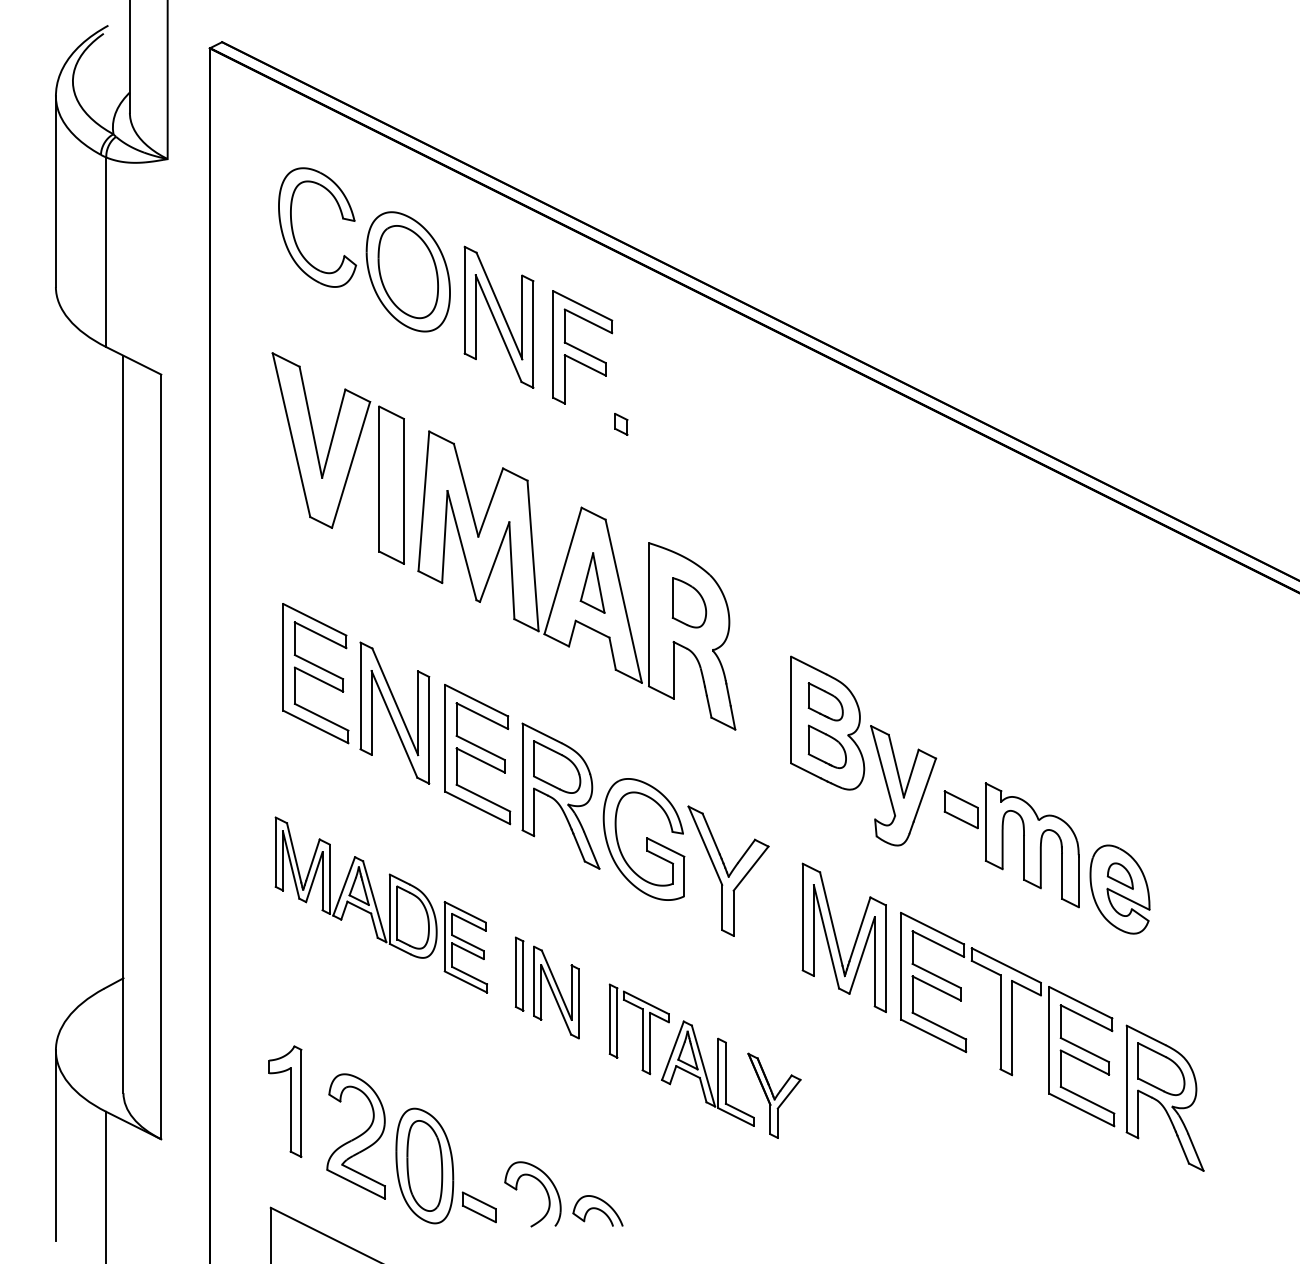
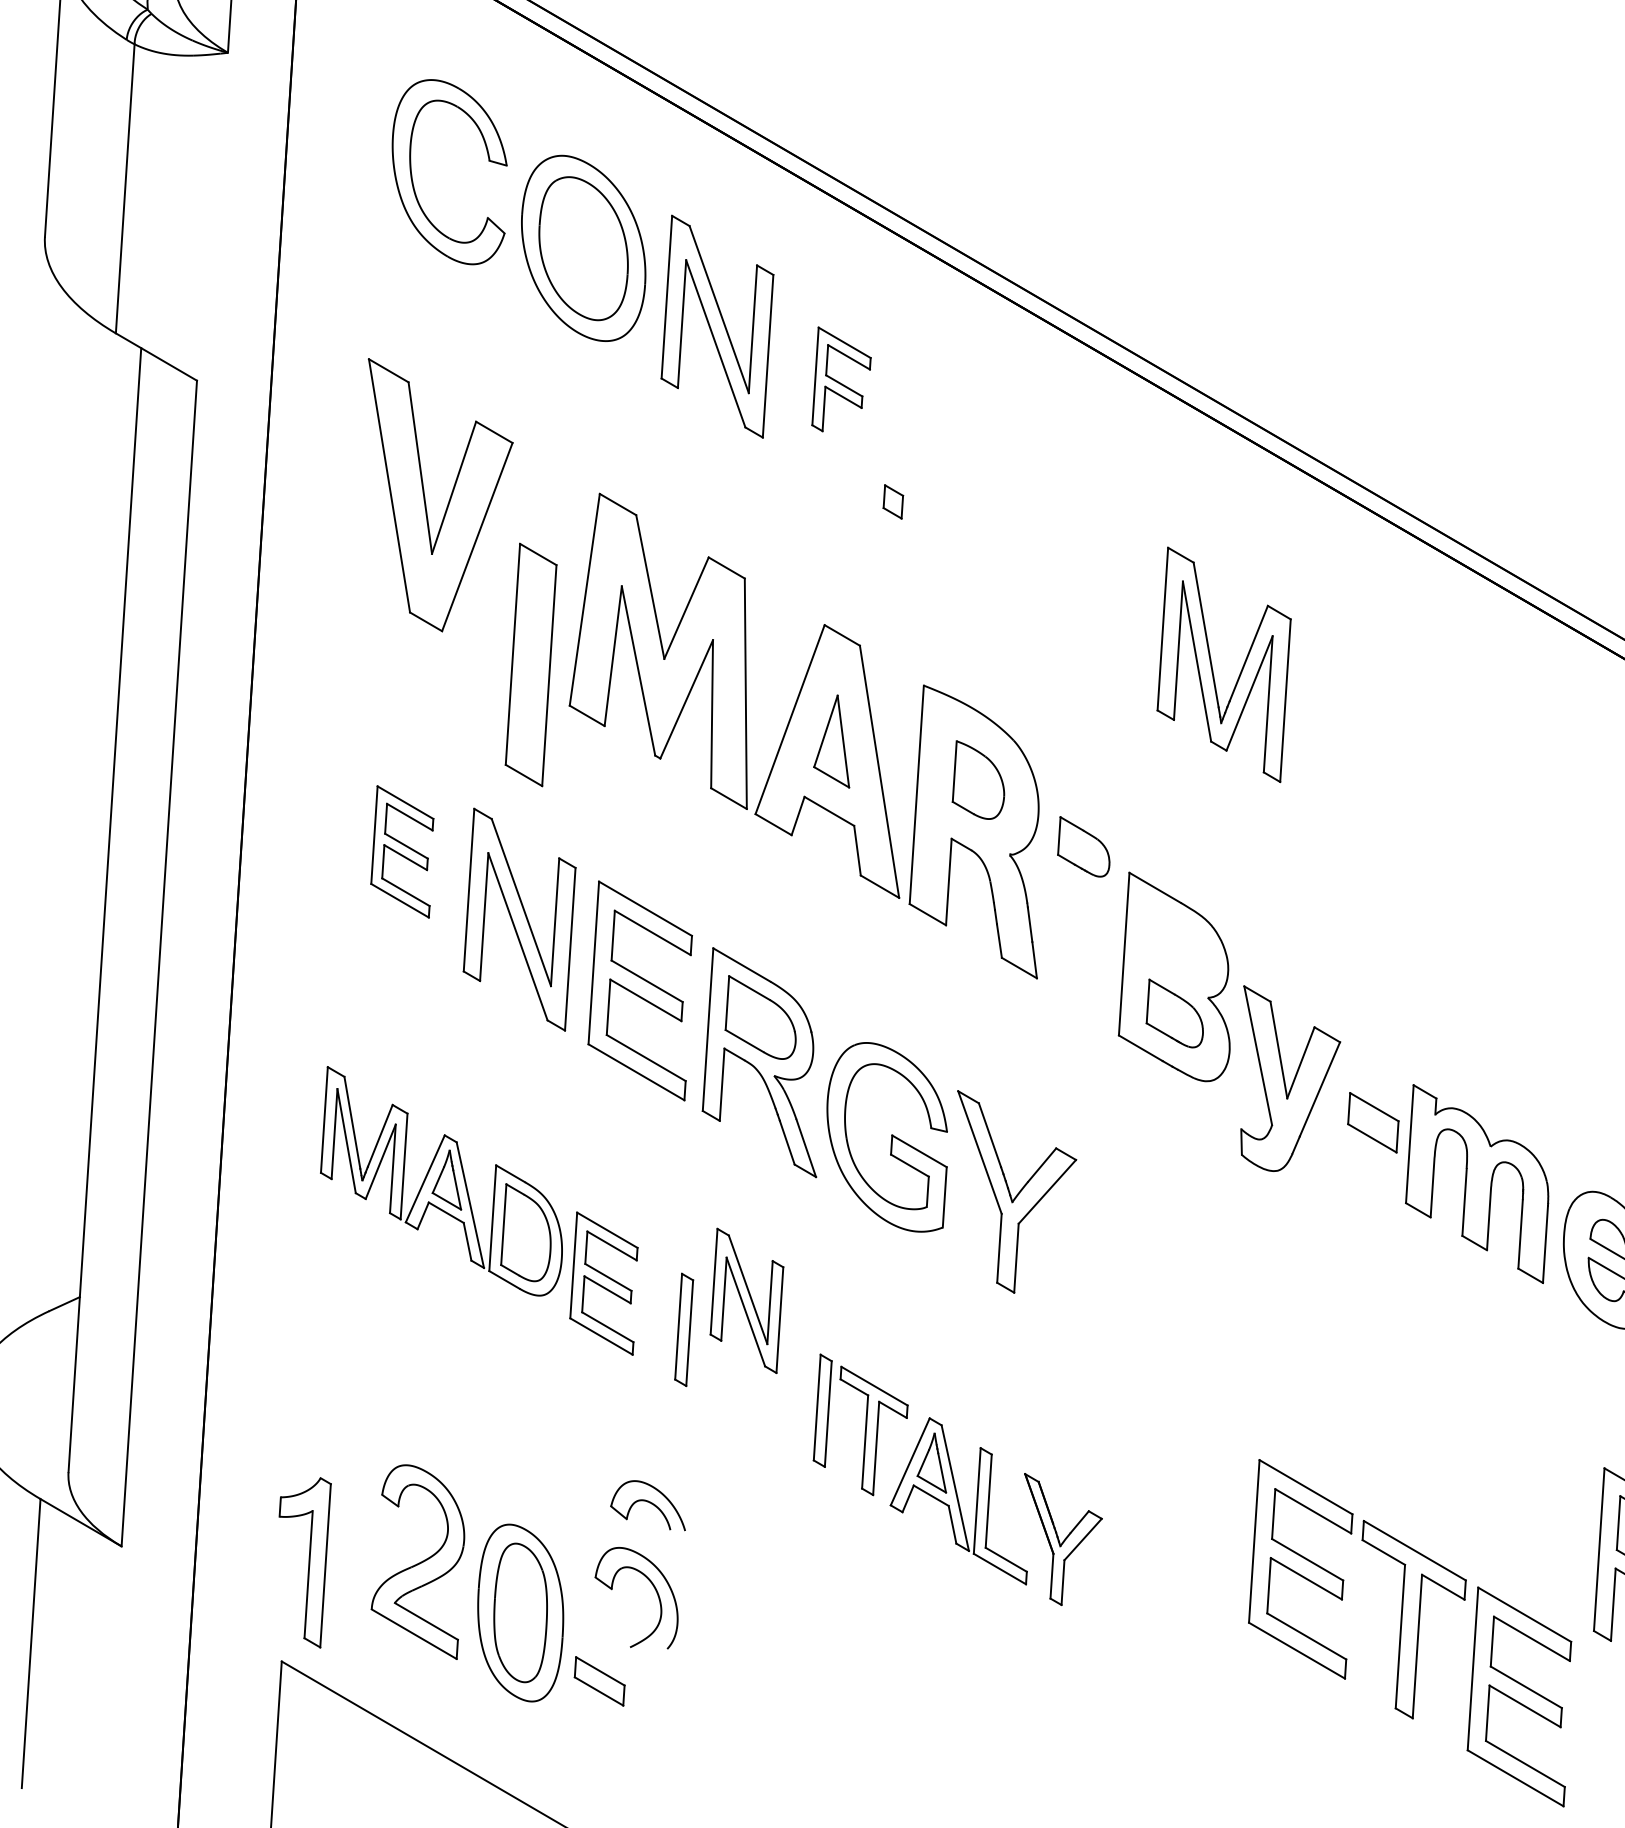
part: (582, 347) -> (841, 380), size x0.6
part: (391, 484) -> (531, 663), moved
part: (315, 673) -> (402, 851), size x0.6
part: (825, 701) -> (1084, 846), moved
part: (837, 939) -> (1213, 666), moved
part: (556, 992) -> (747, 1300), moved
part: (1007, 1019) -> (1411, 1633), moved
part: (285, 1101) -> (301, 1561), moved
part: (543, 1187) -> (653, 1588), moved
part: (597, 1210) -> (648, 1504), moved

